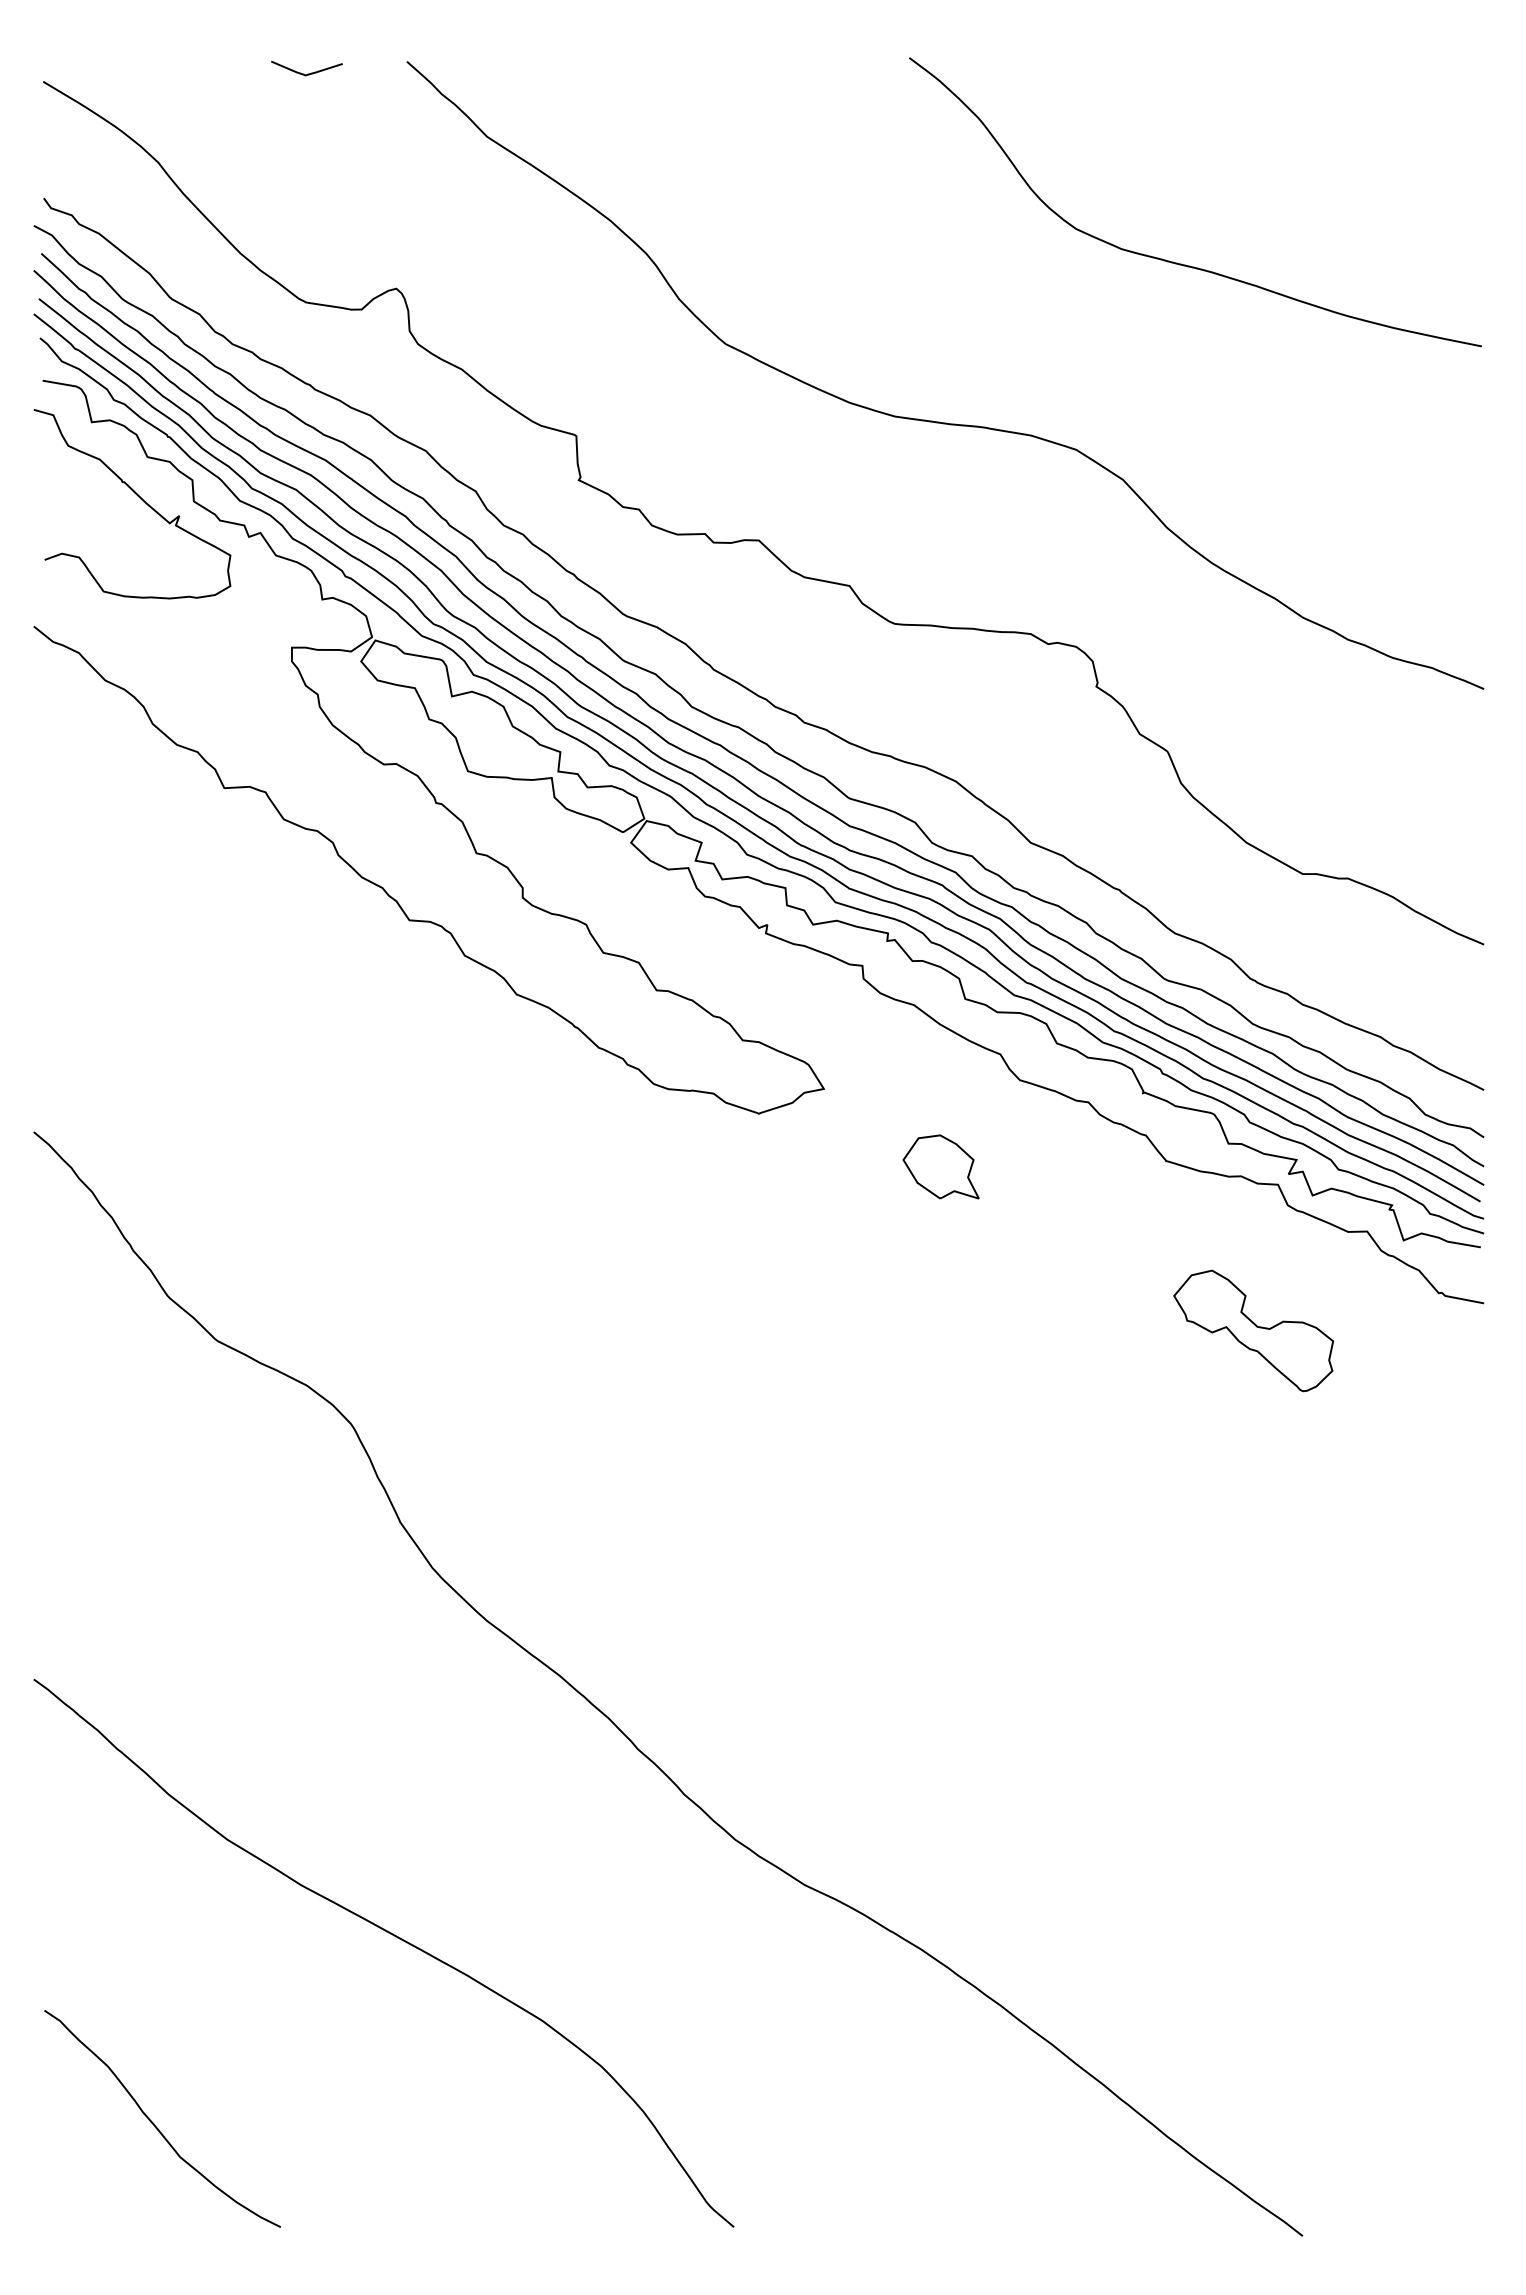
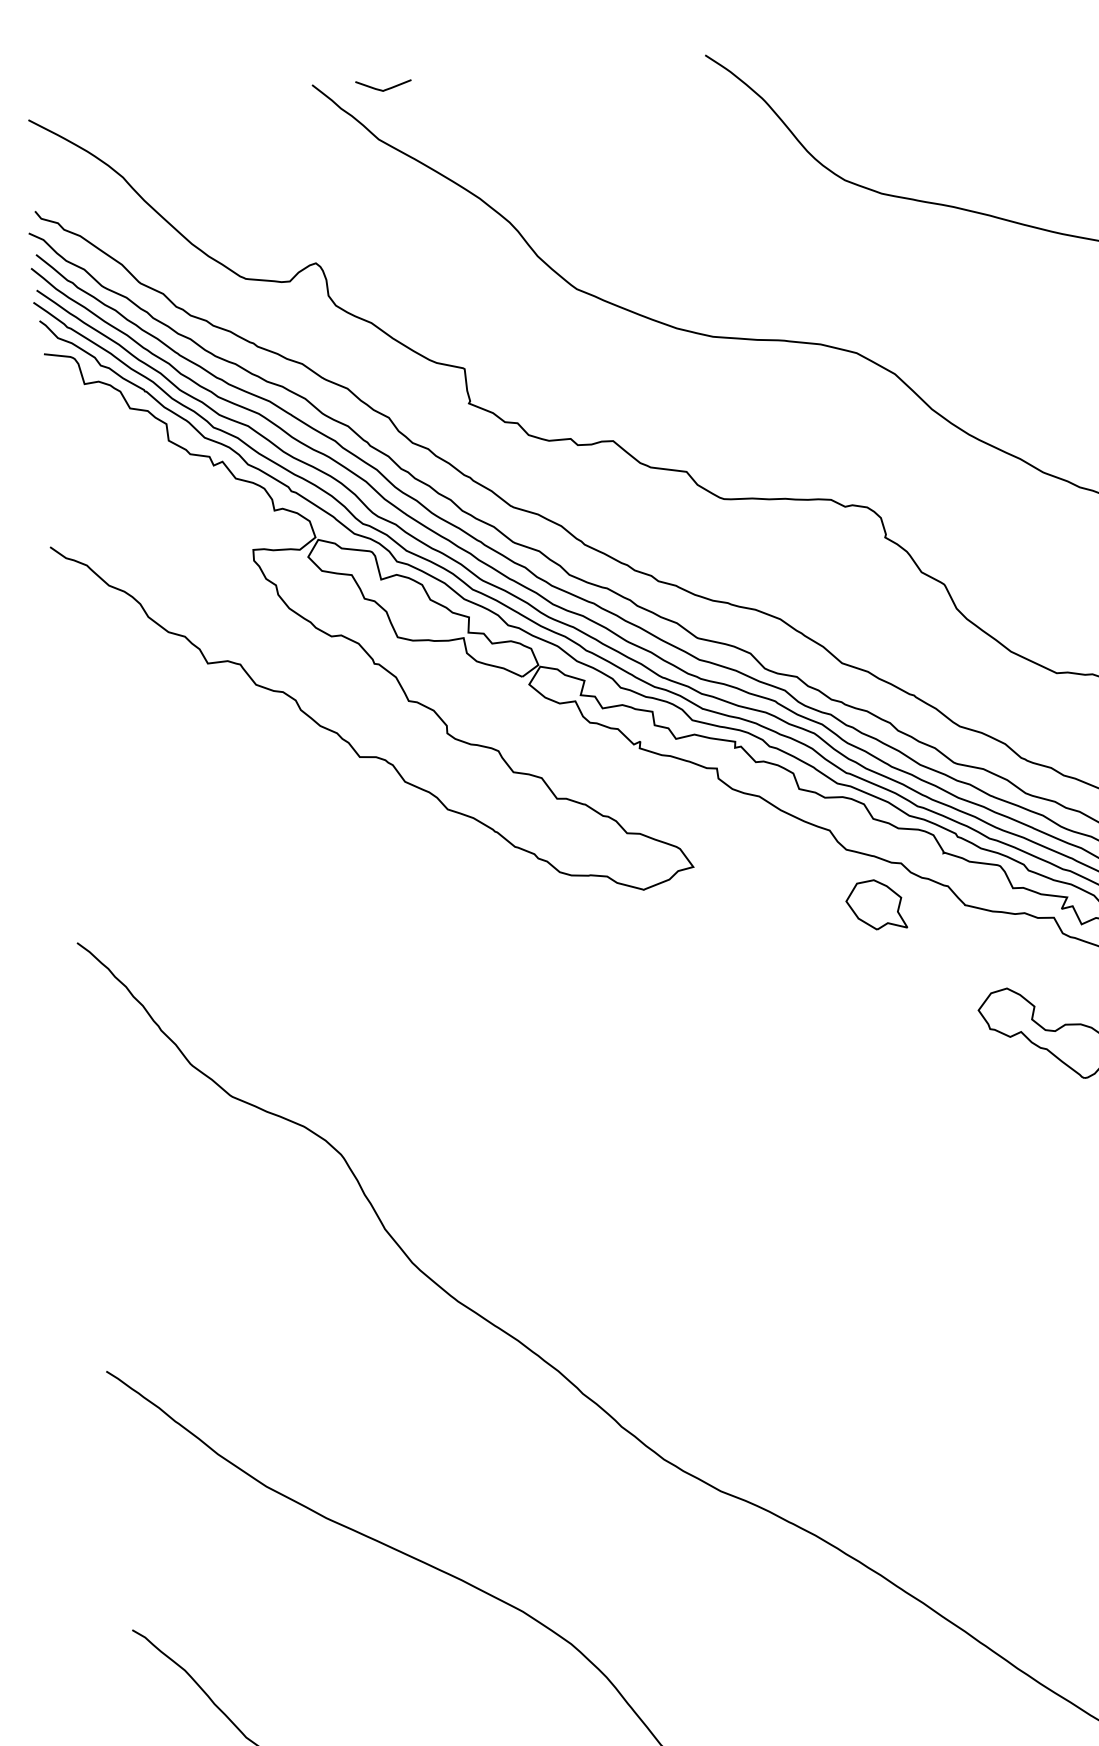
curve: (307, 73) -> (384, 89), moved
curve: (138, 497) -> (125, 440), removed
part: (940, 1166) -> (875, 904), moved

